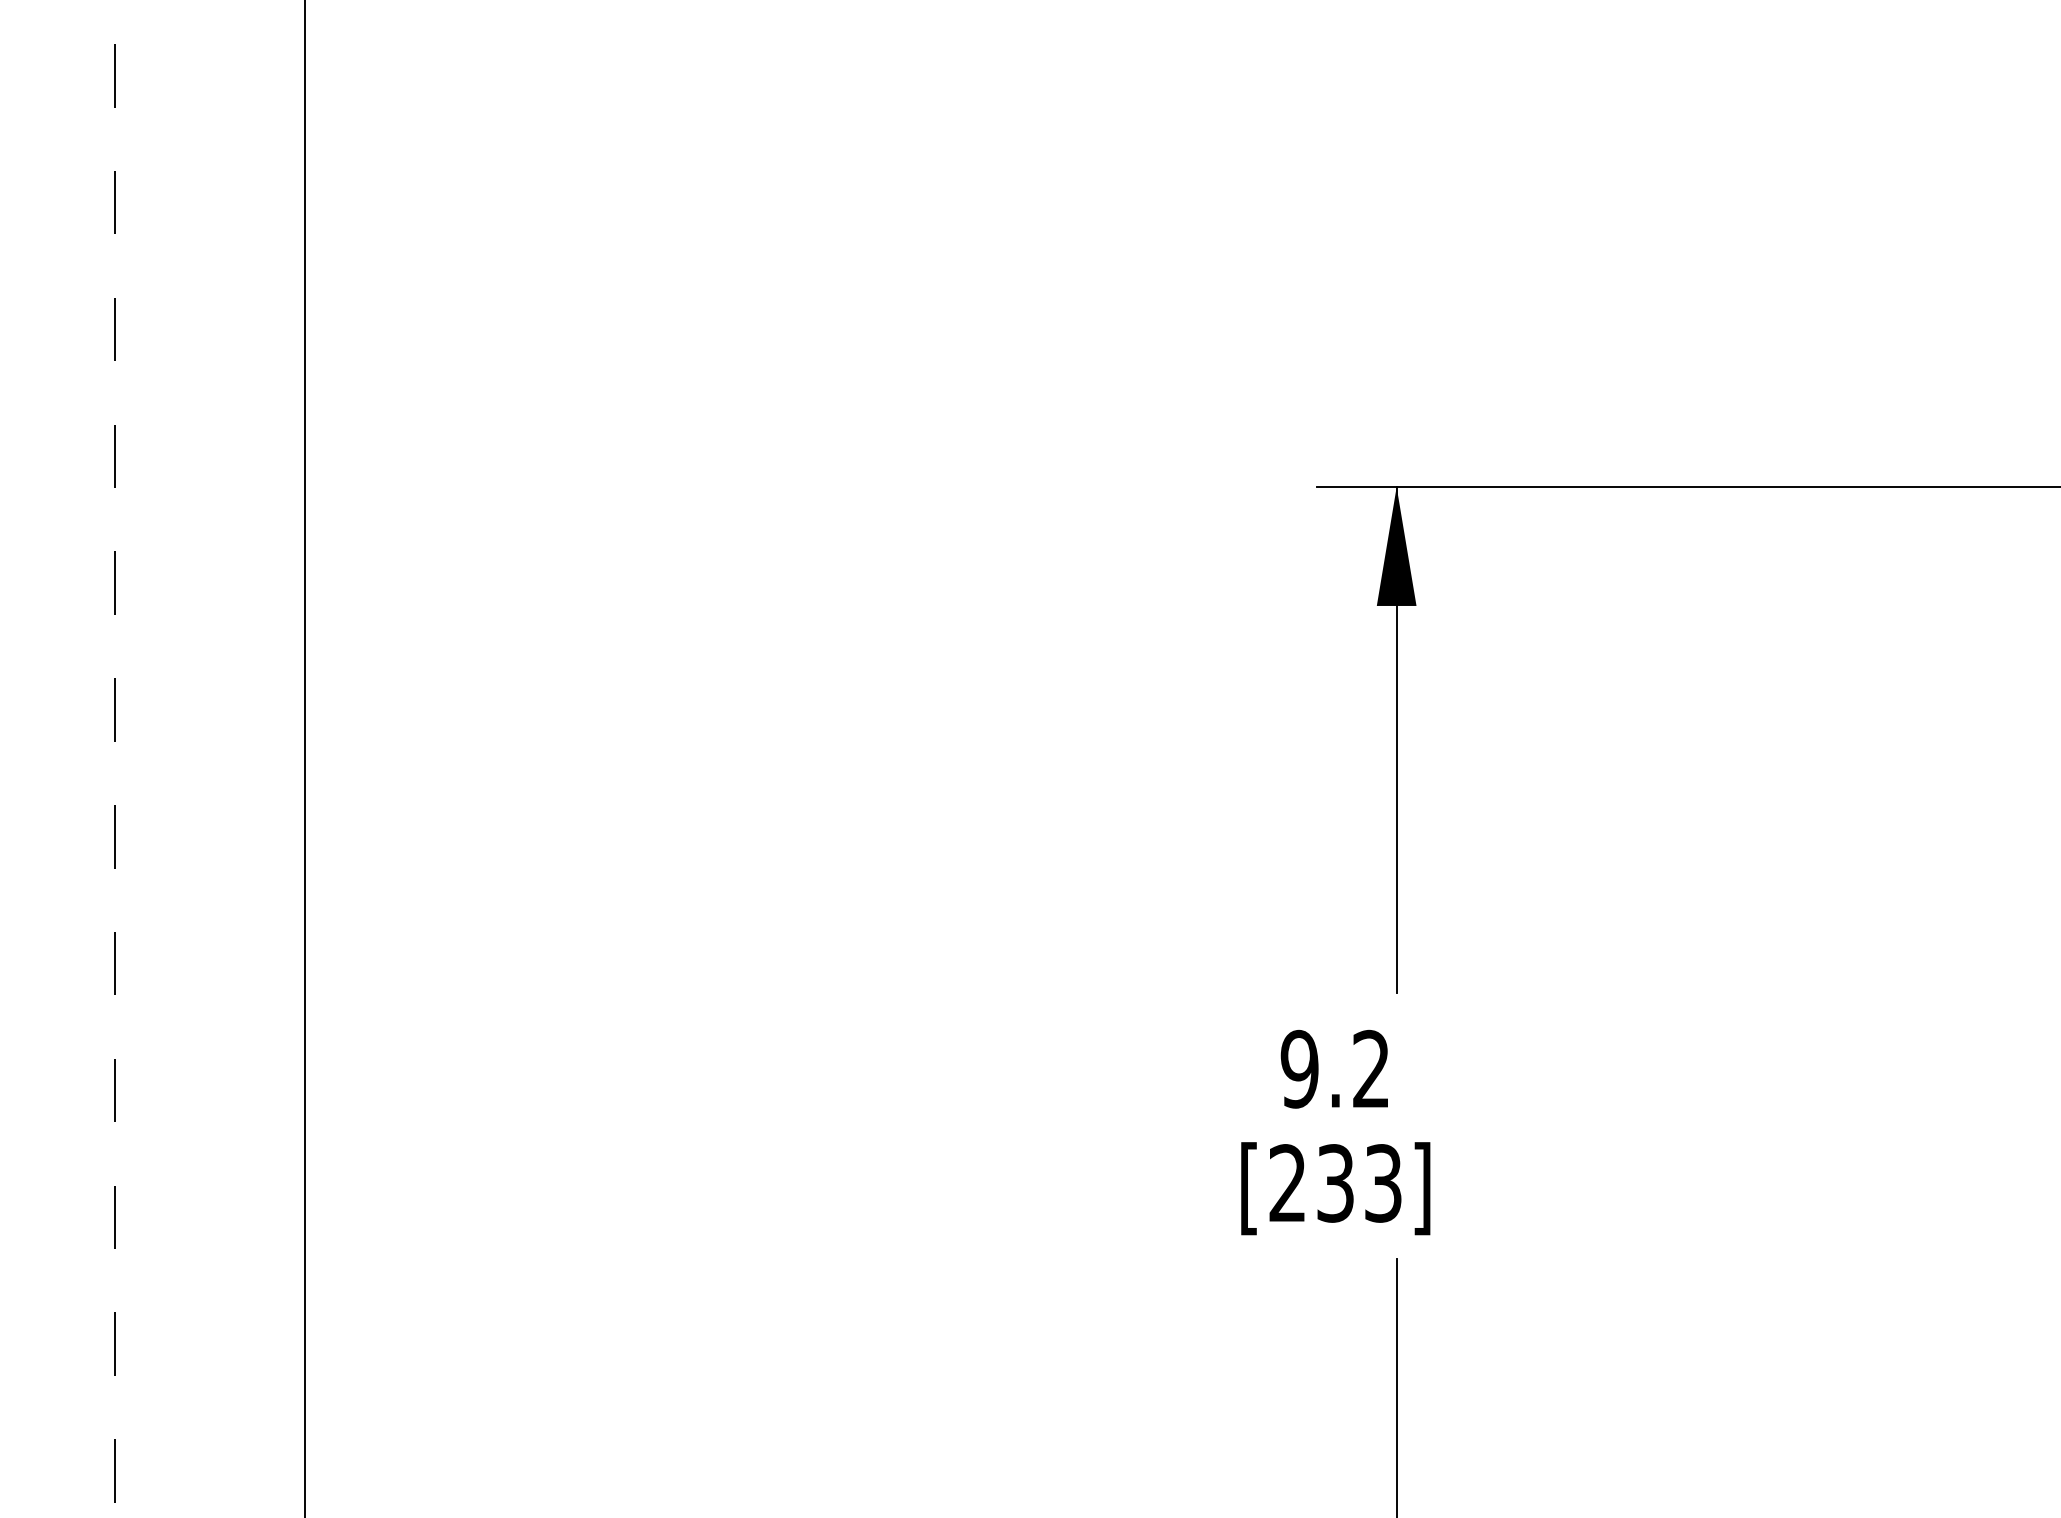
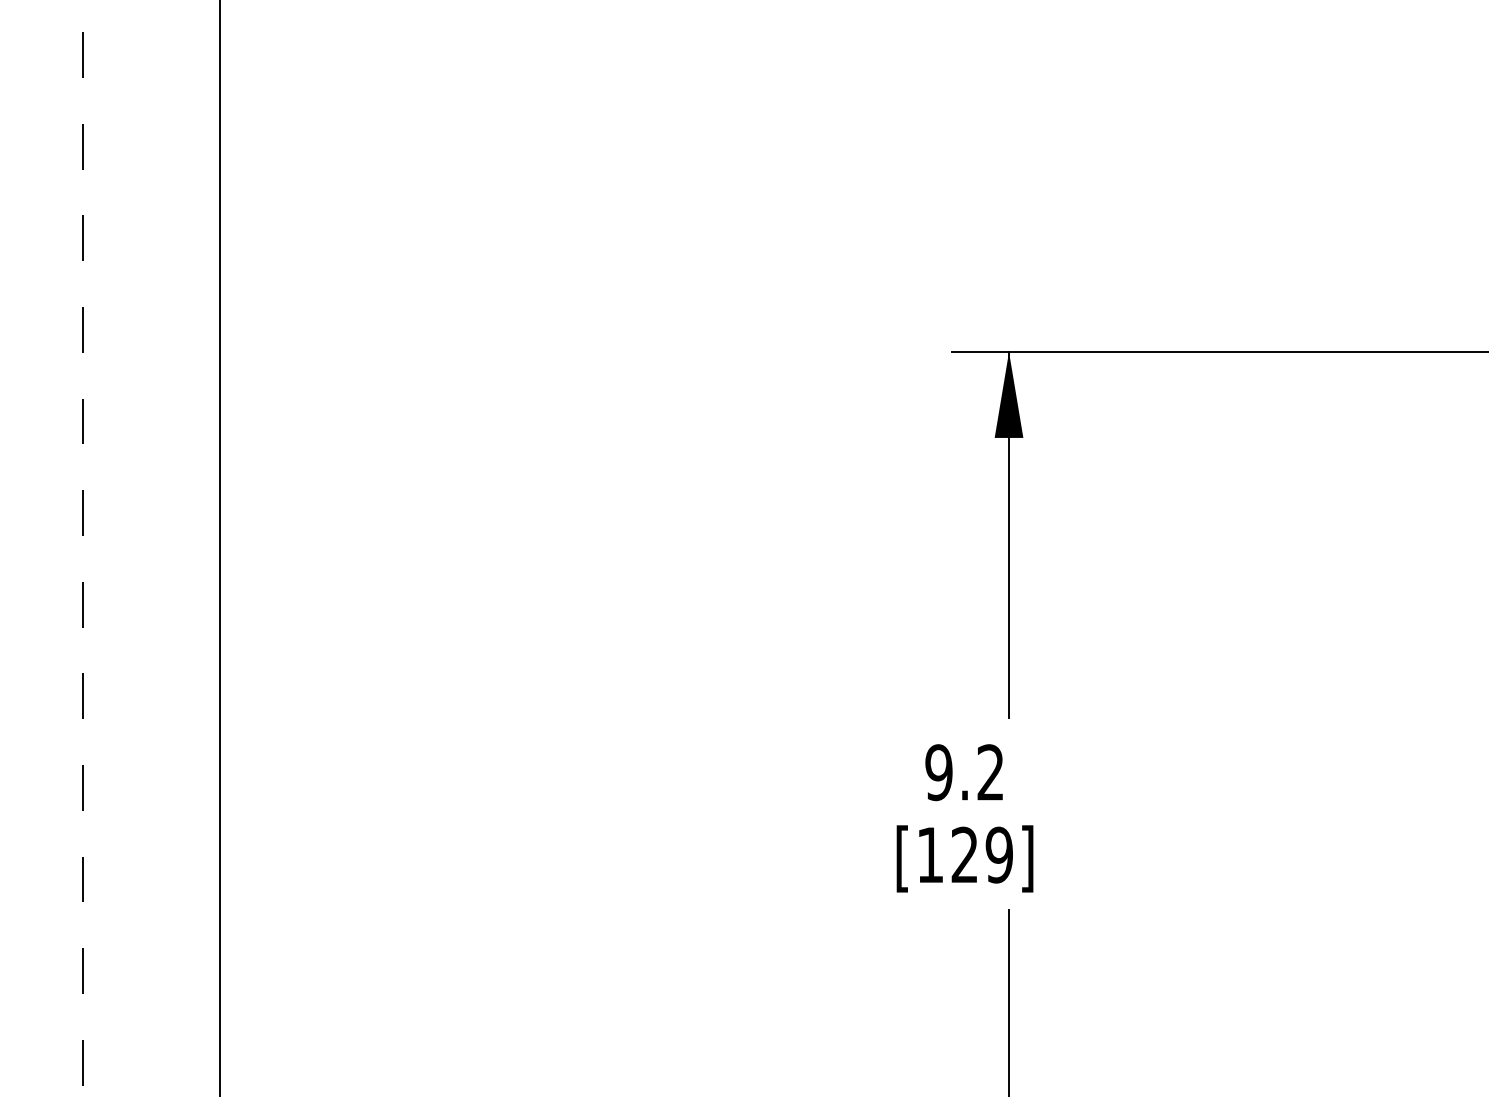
text: (1335, 1182) -> (964, 854), [233] -> [129]

